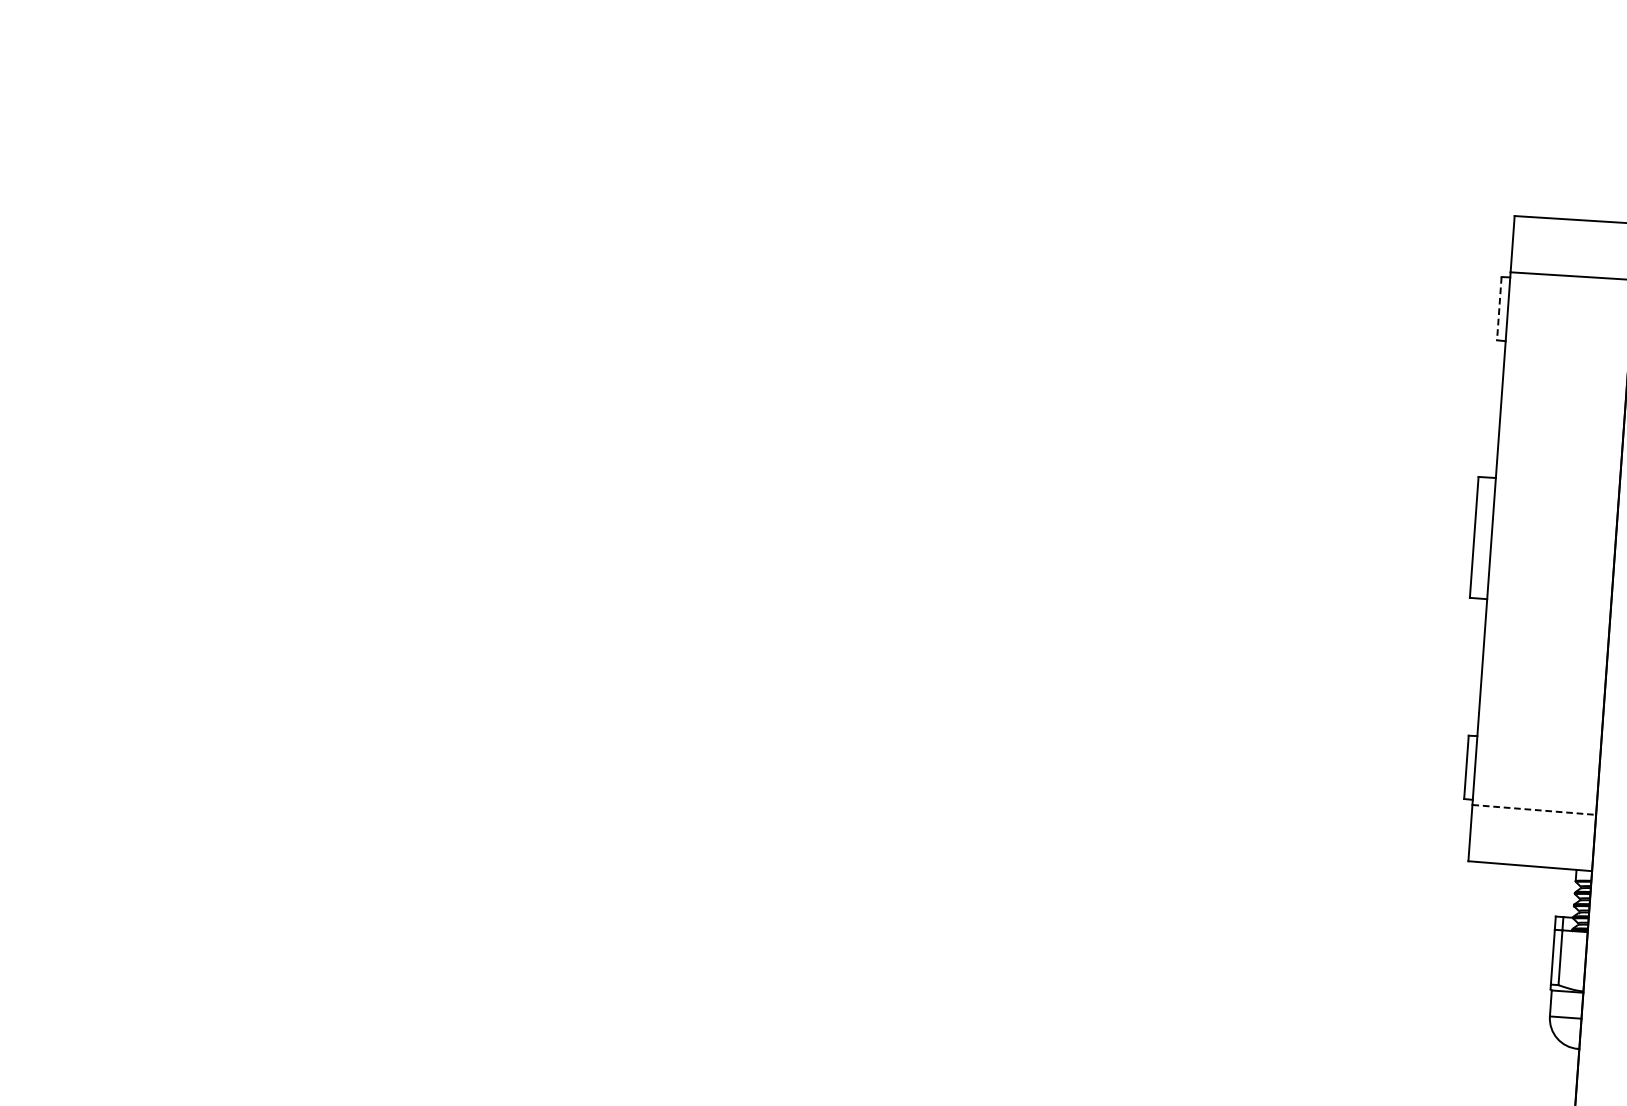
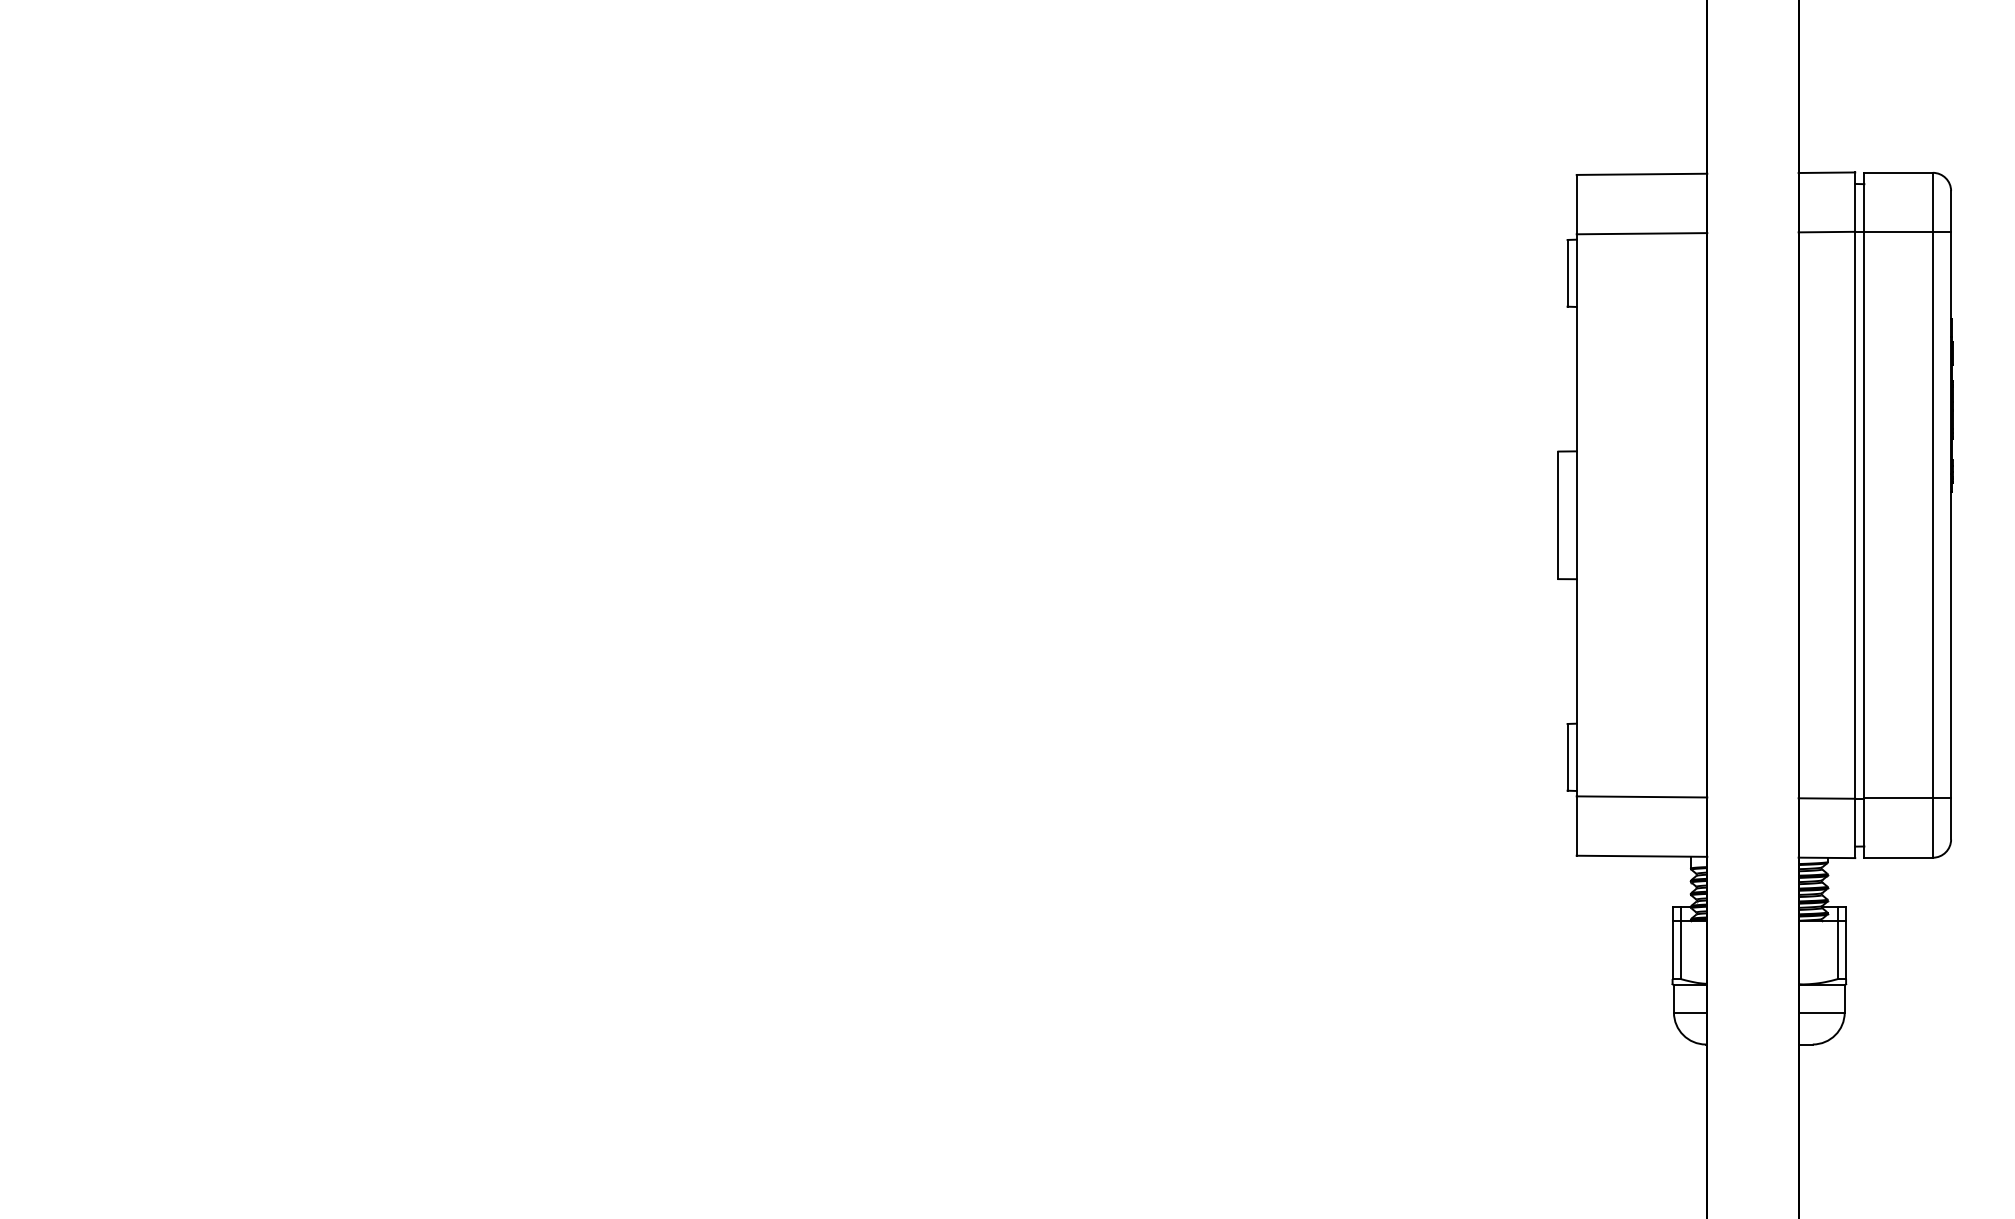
line: (1499, 308) -> (1567, 273), dashed -> solid
line: (1534, 809) -> (1642, 796), dashed -> solid

